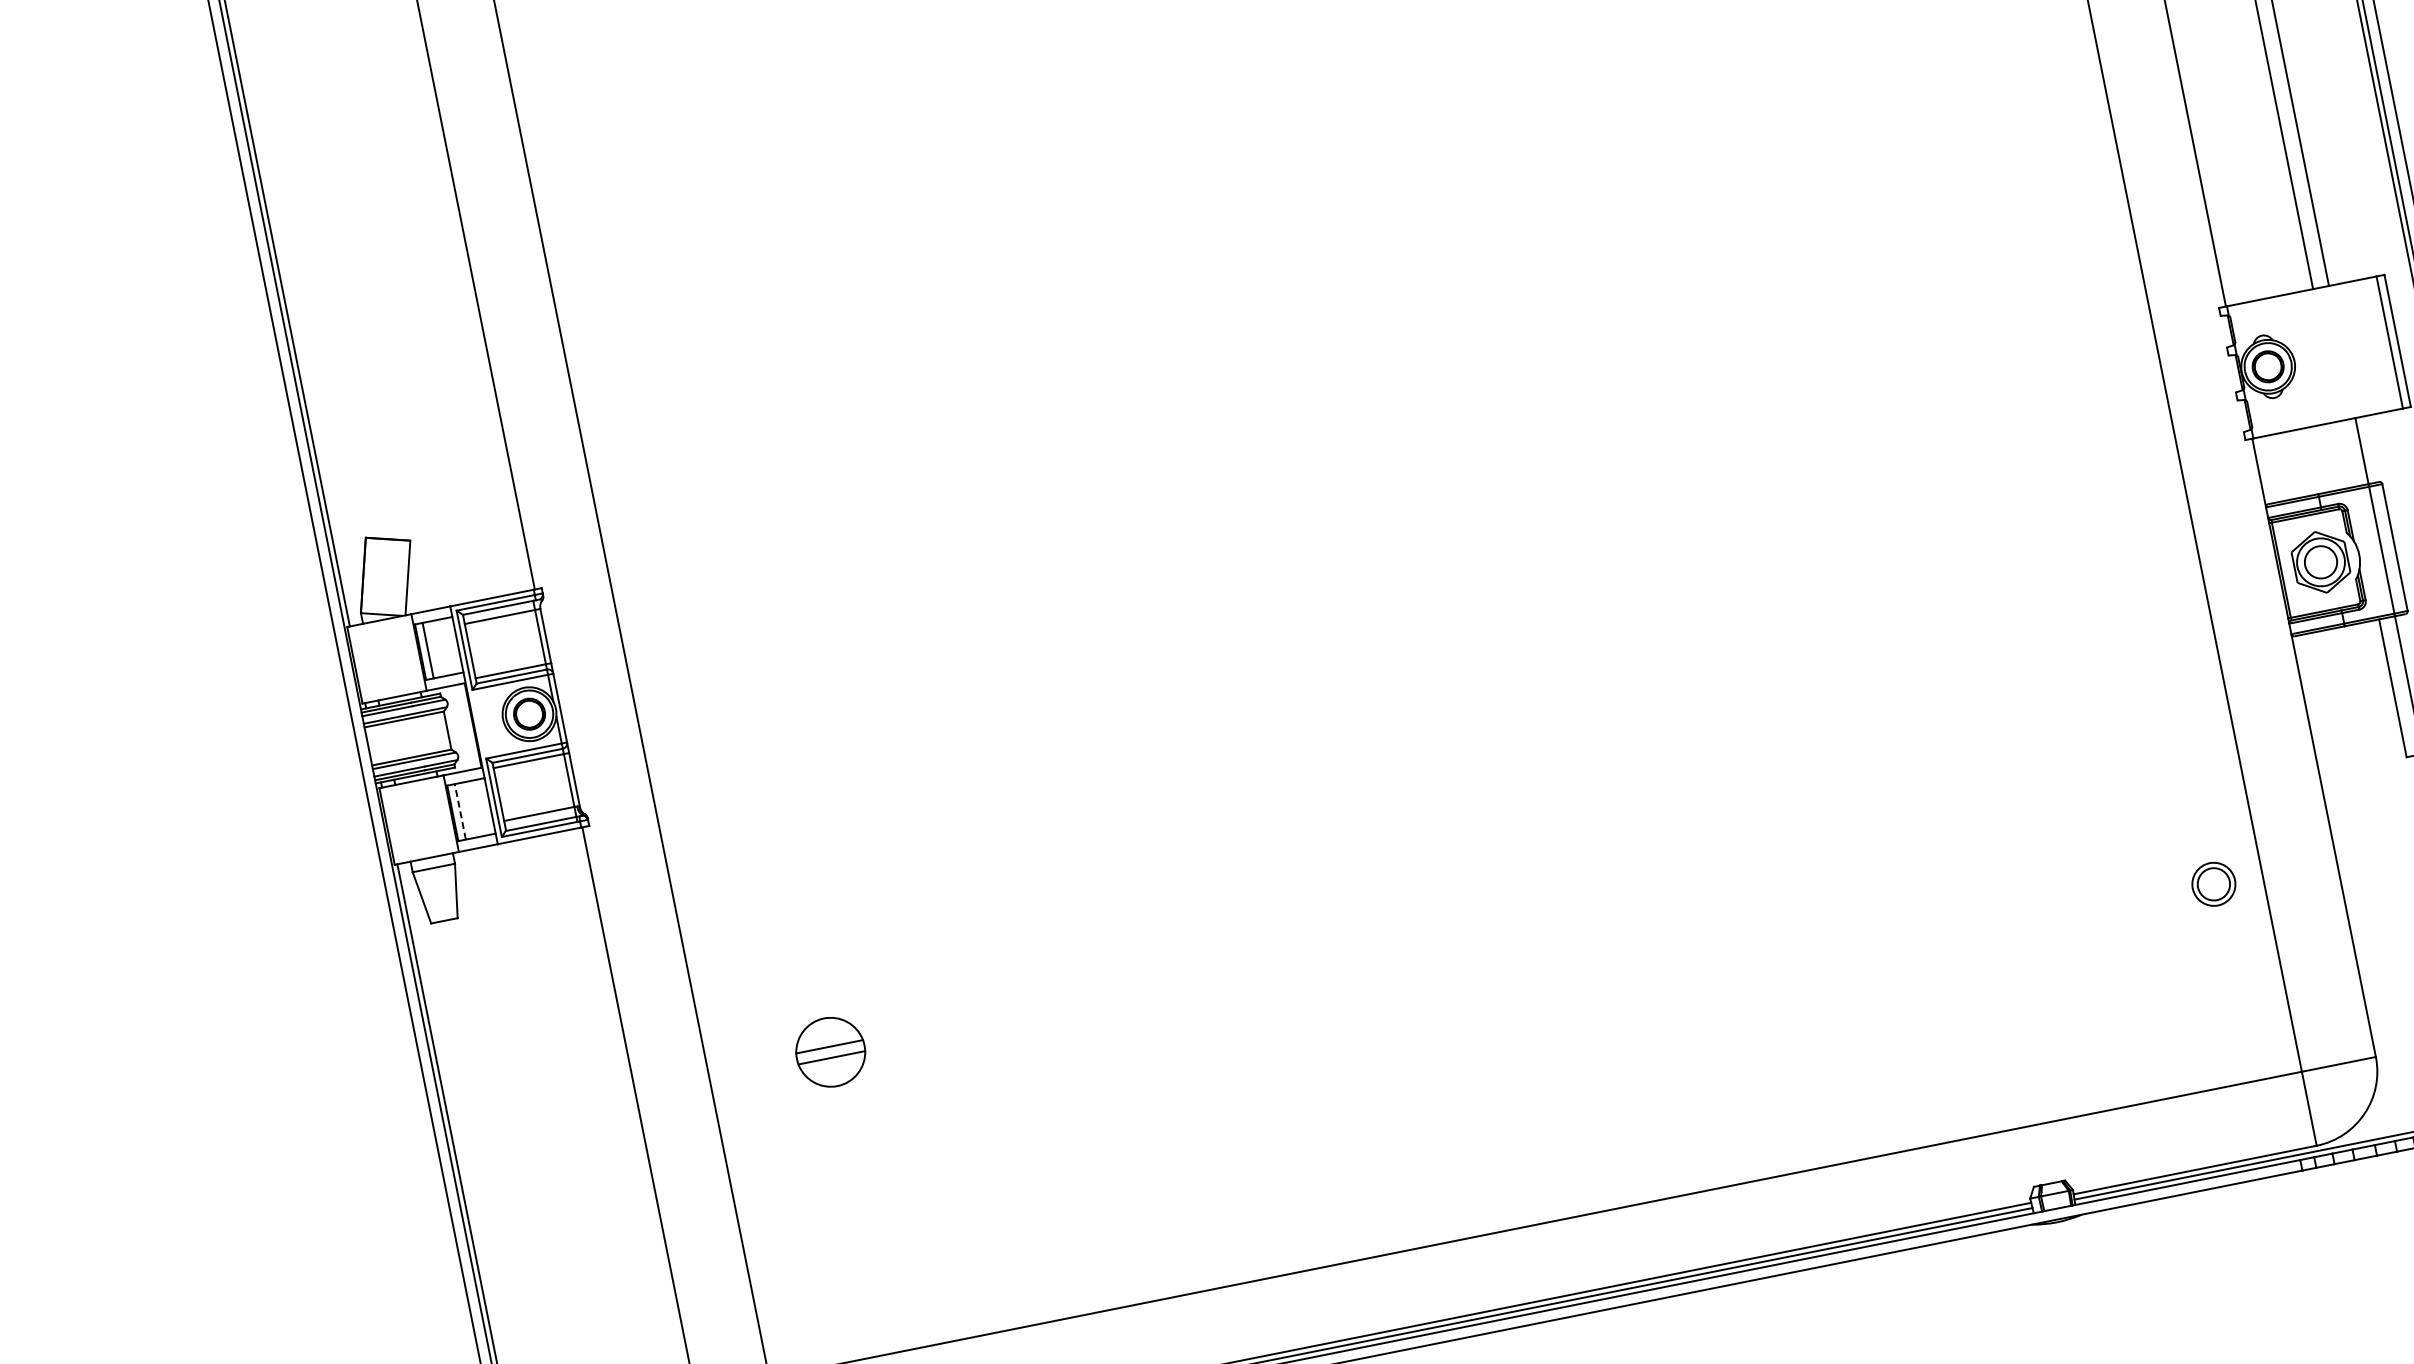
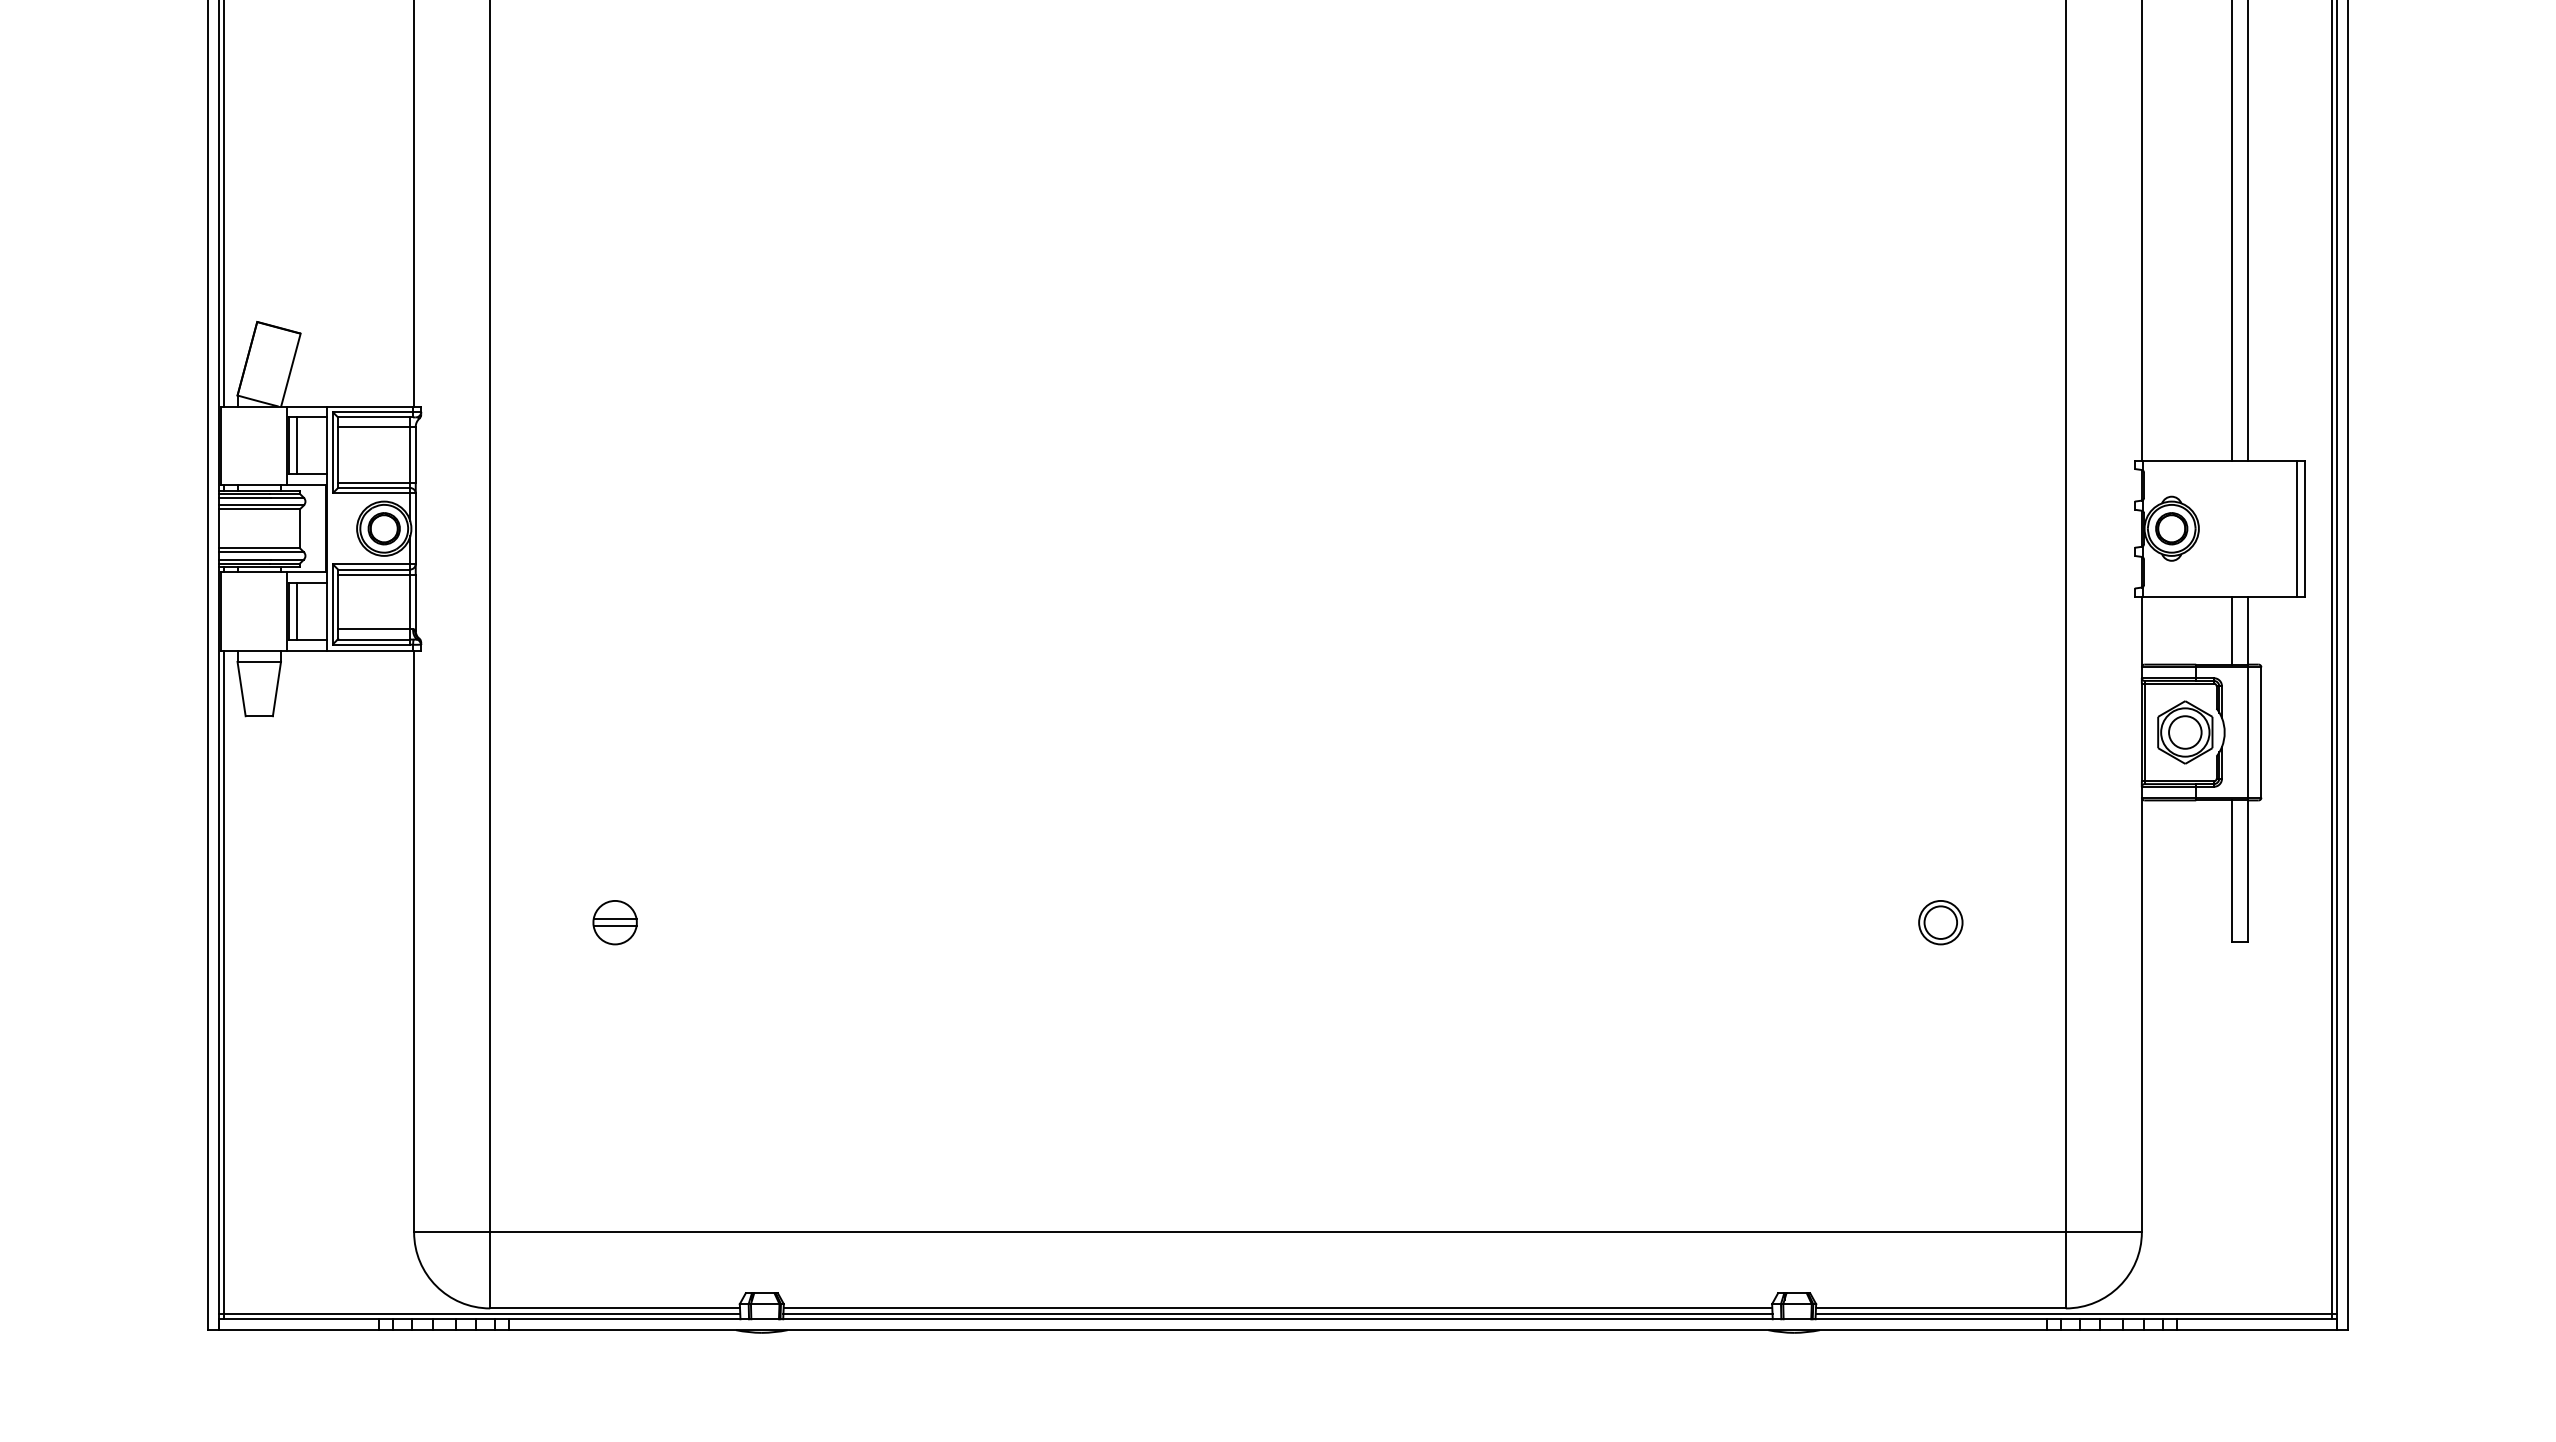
line: (2346, 454) -> (2231, 630), added
line: (460, 811) -> (296, 611), dashed -> solid
part: (2213, 884) -> (1940, 922), moved
part: (830, 1052) -> (614, 922), size x0.62

